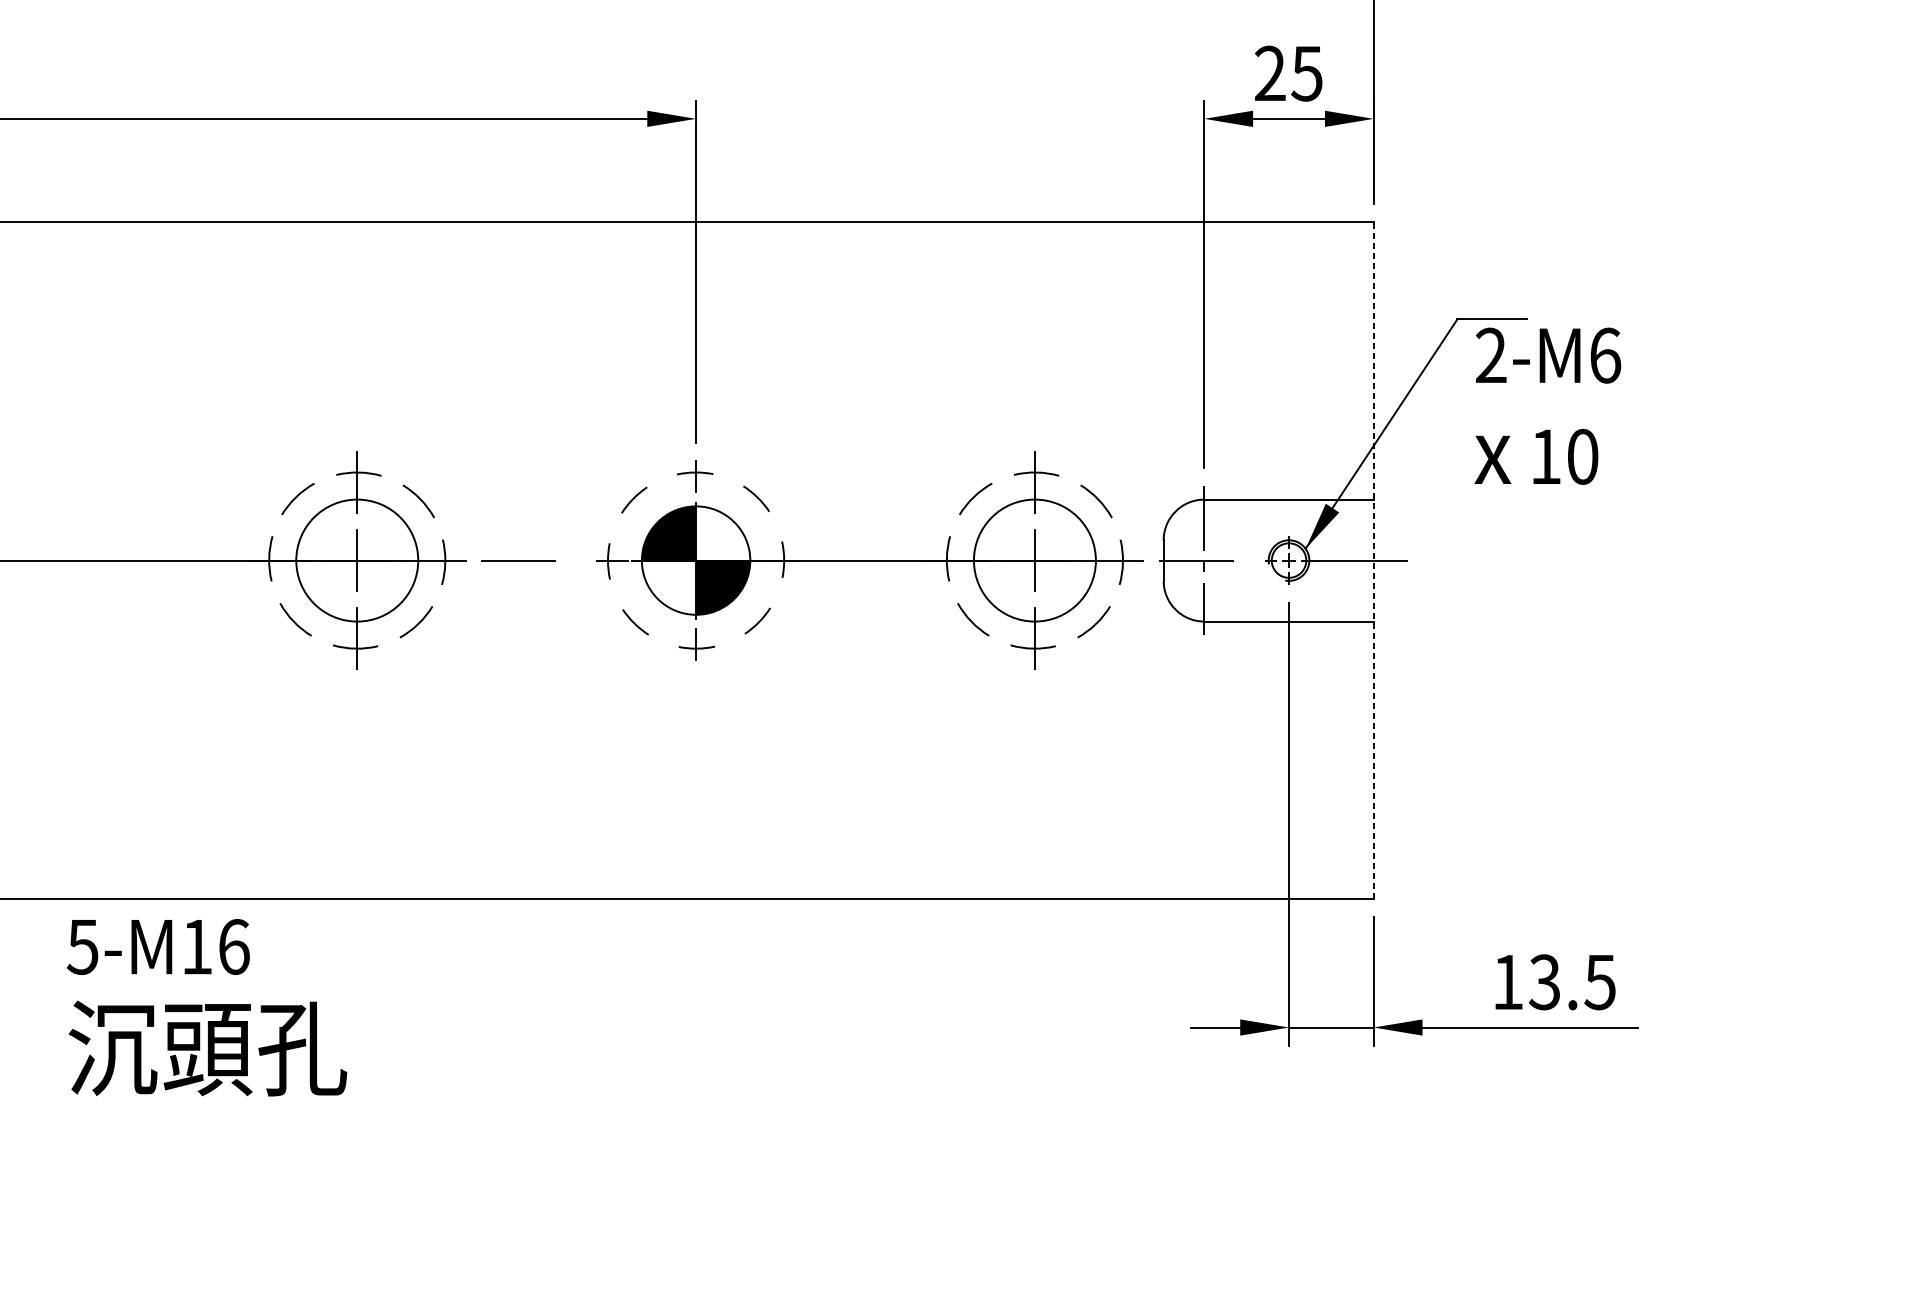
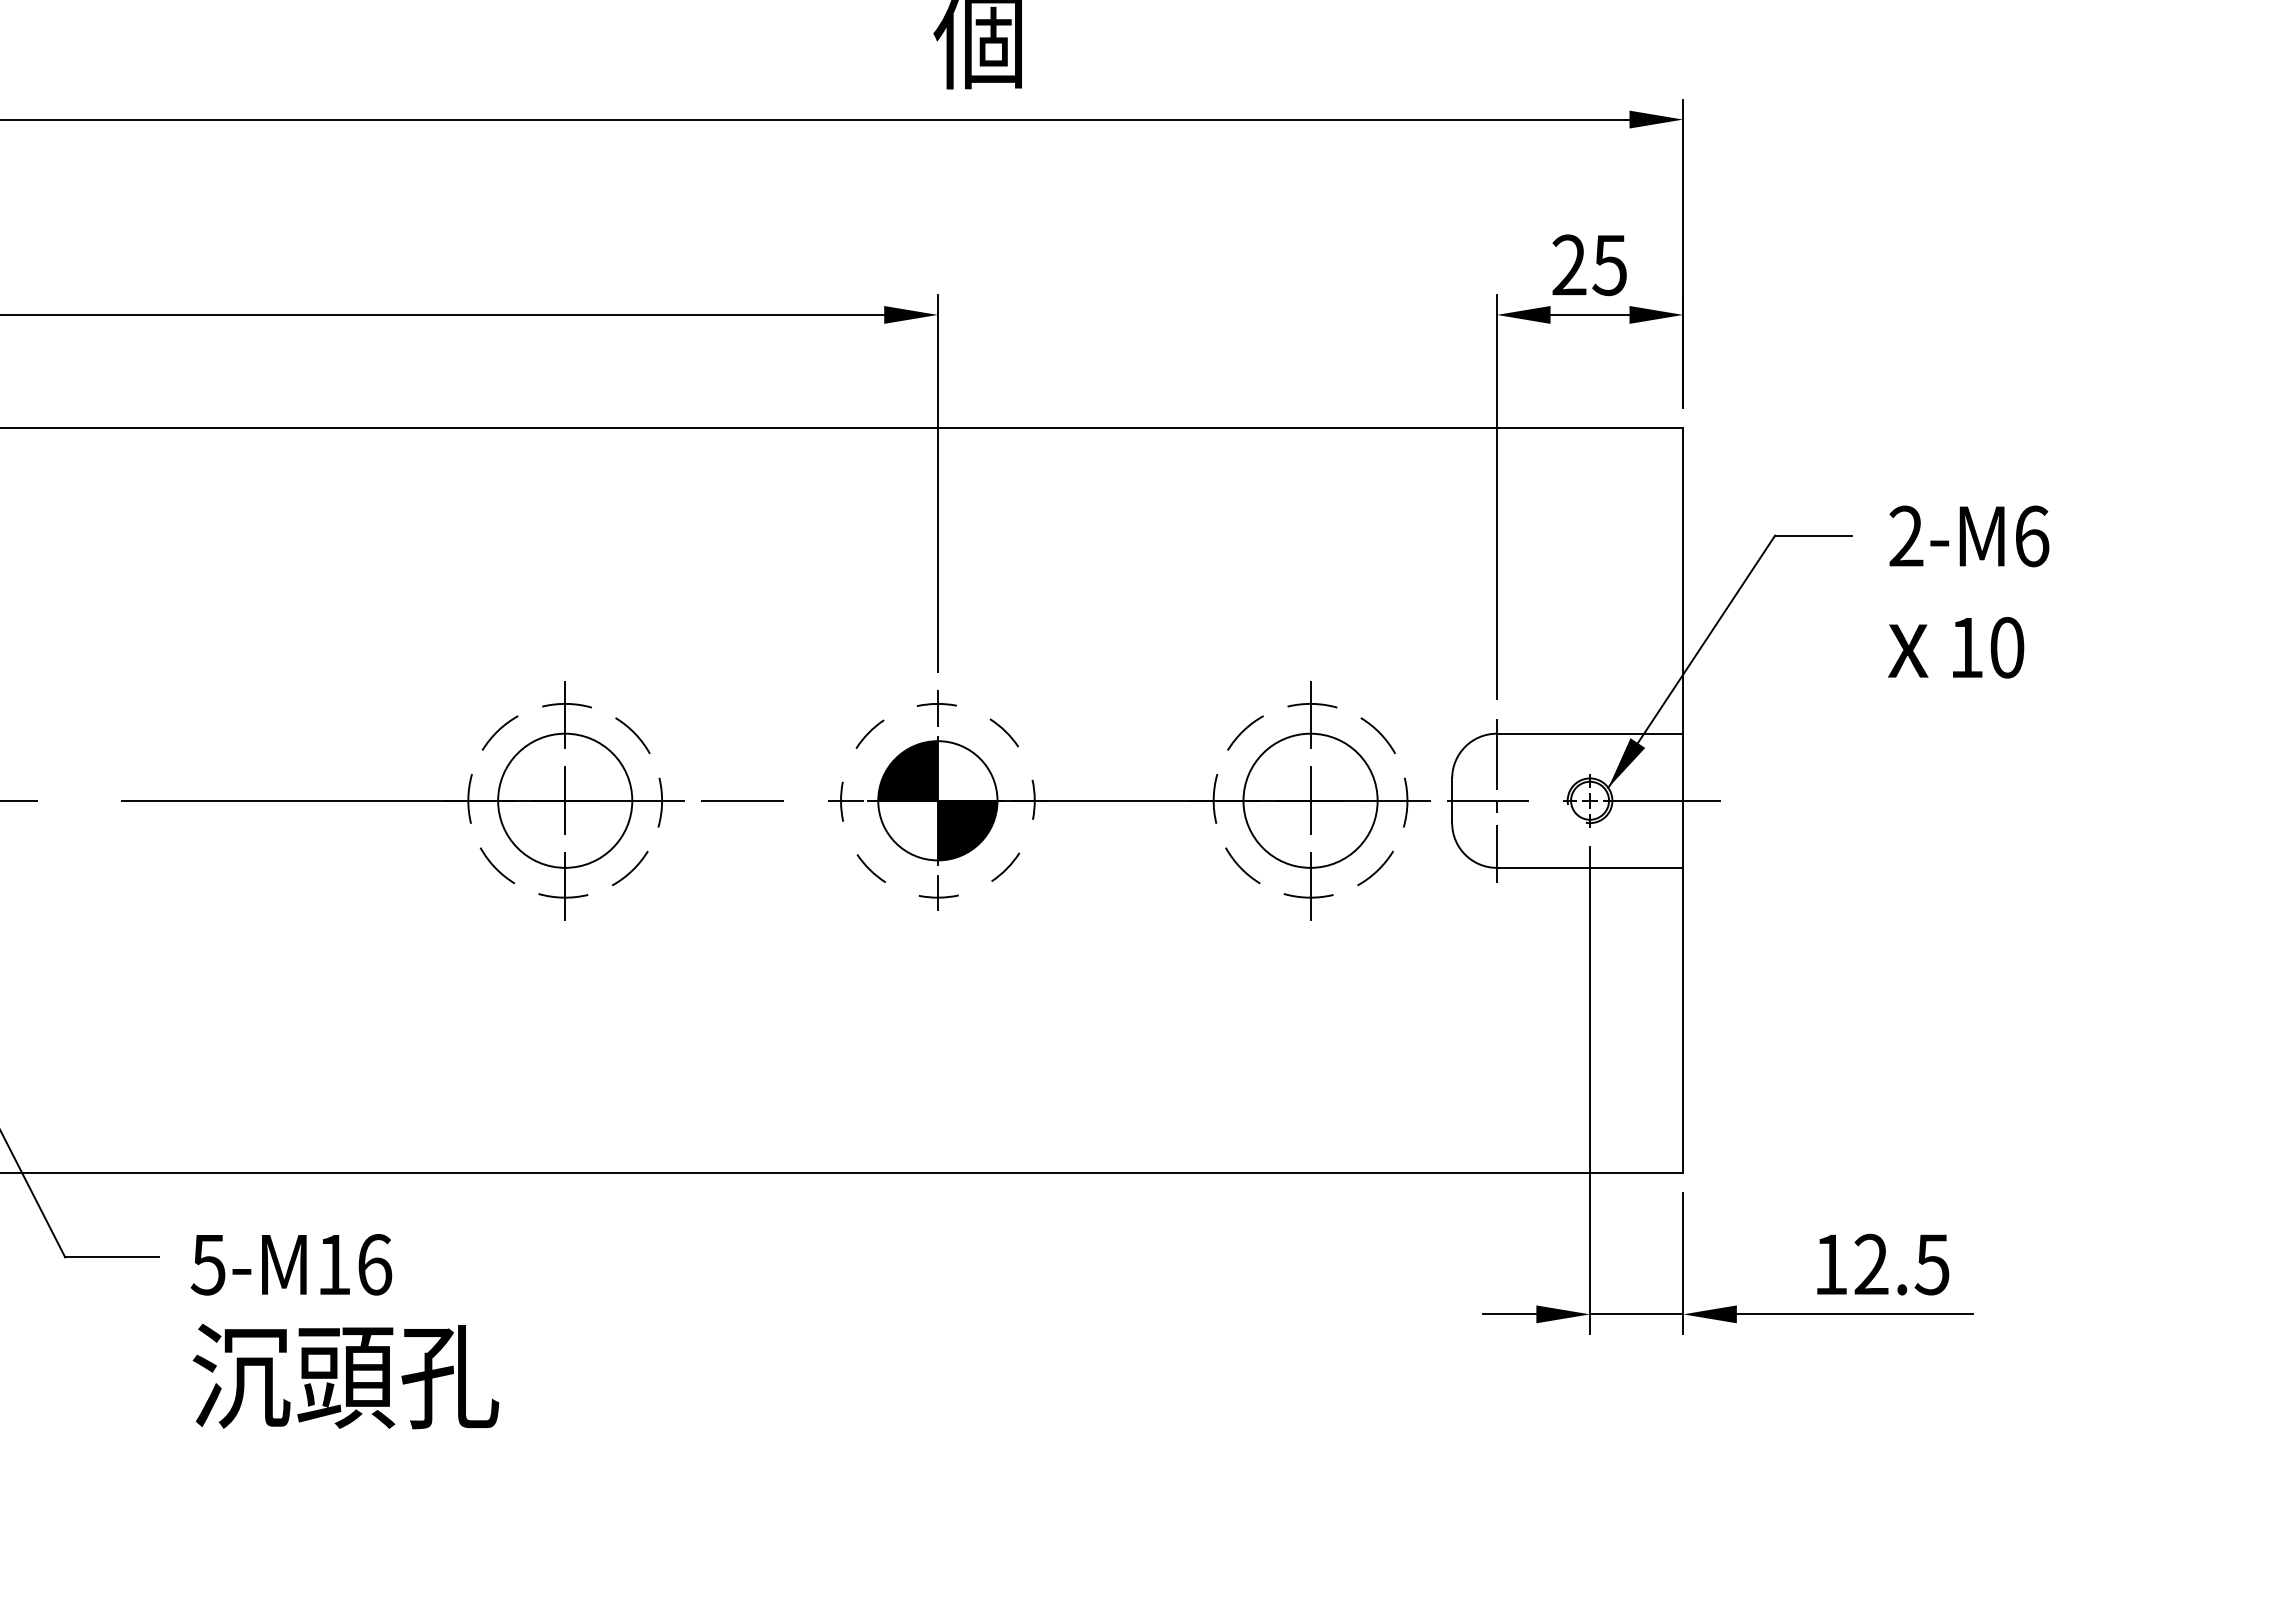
text: (1547, 405) -> (1968, 591), moved
line: (1374, 560) -> (1683, 800), dashed -> solid
text: (1544, 982) -> (1870, 1264), 13.5 -> 12.5
text: (206, 1007) -> (344, 1331), moved

